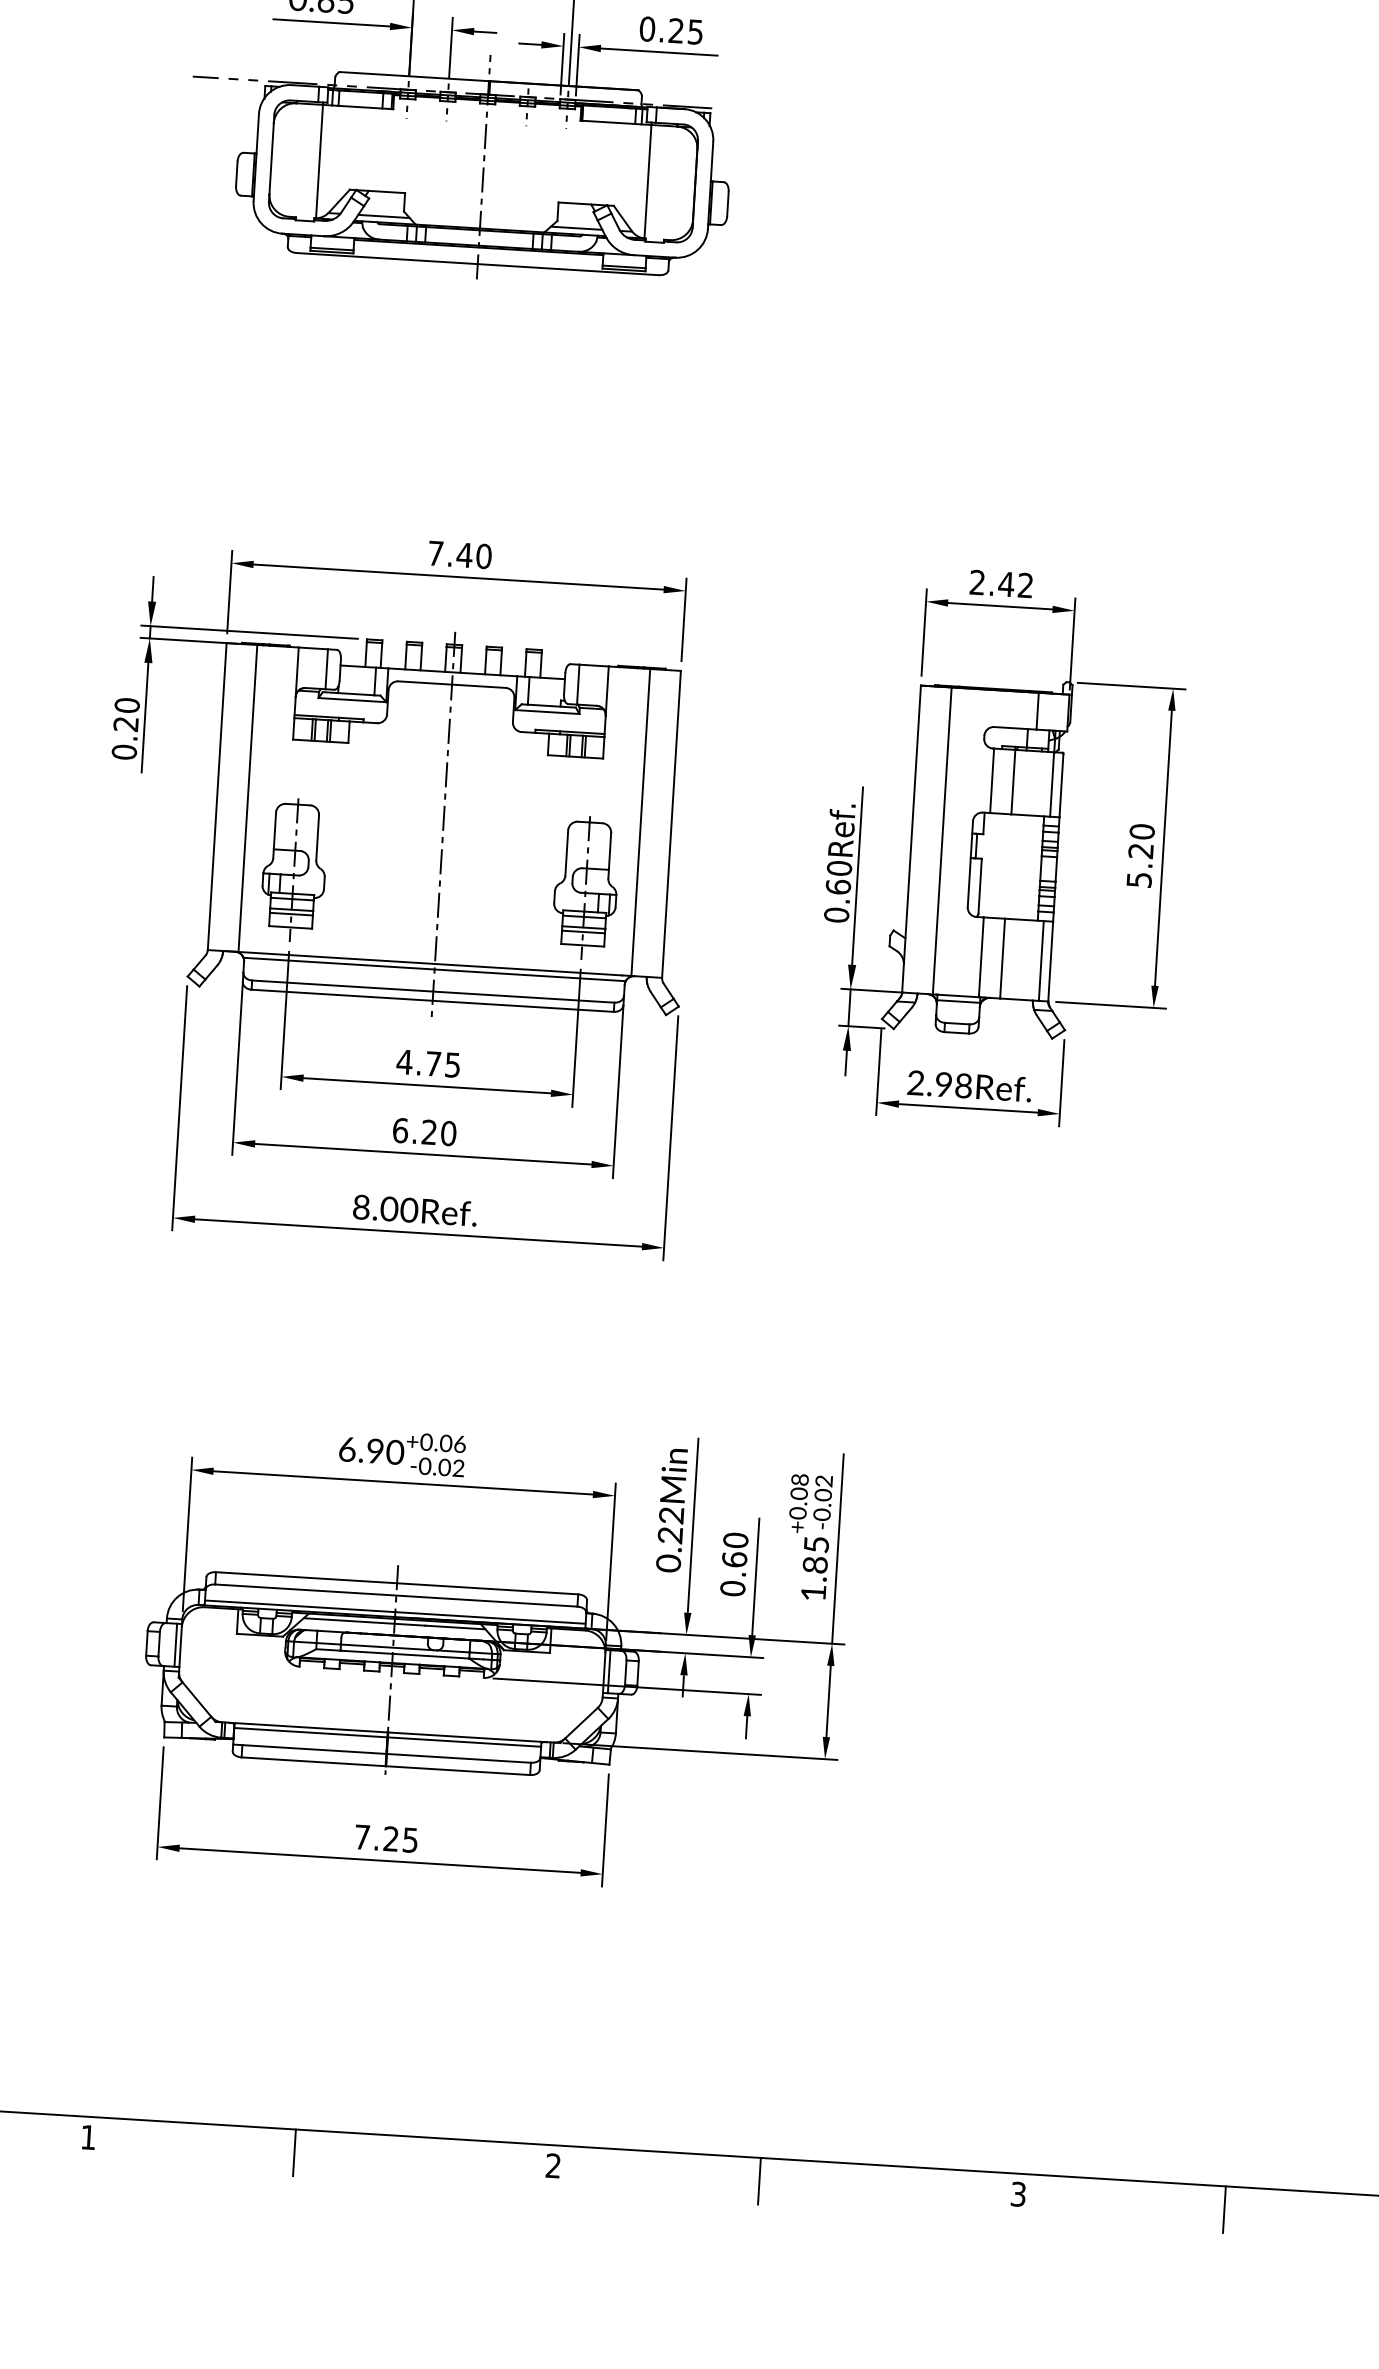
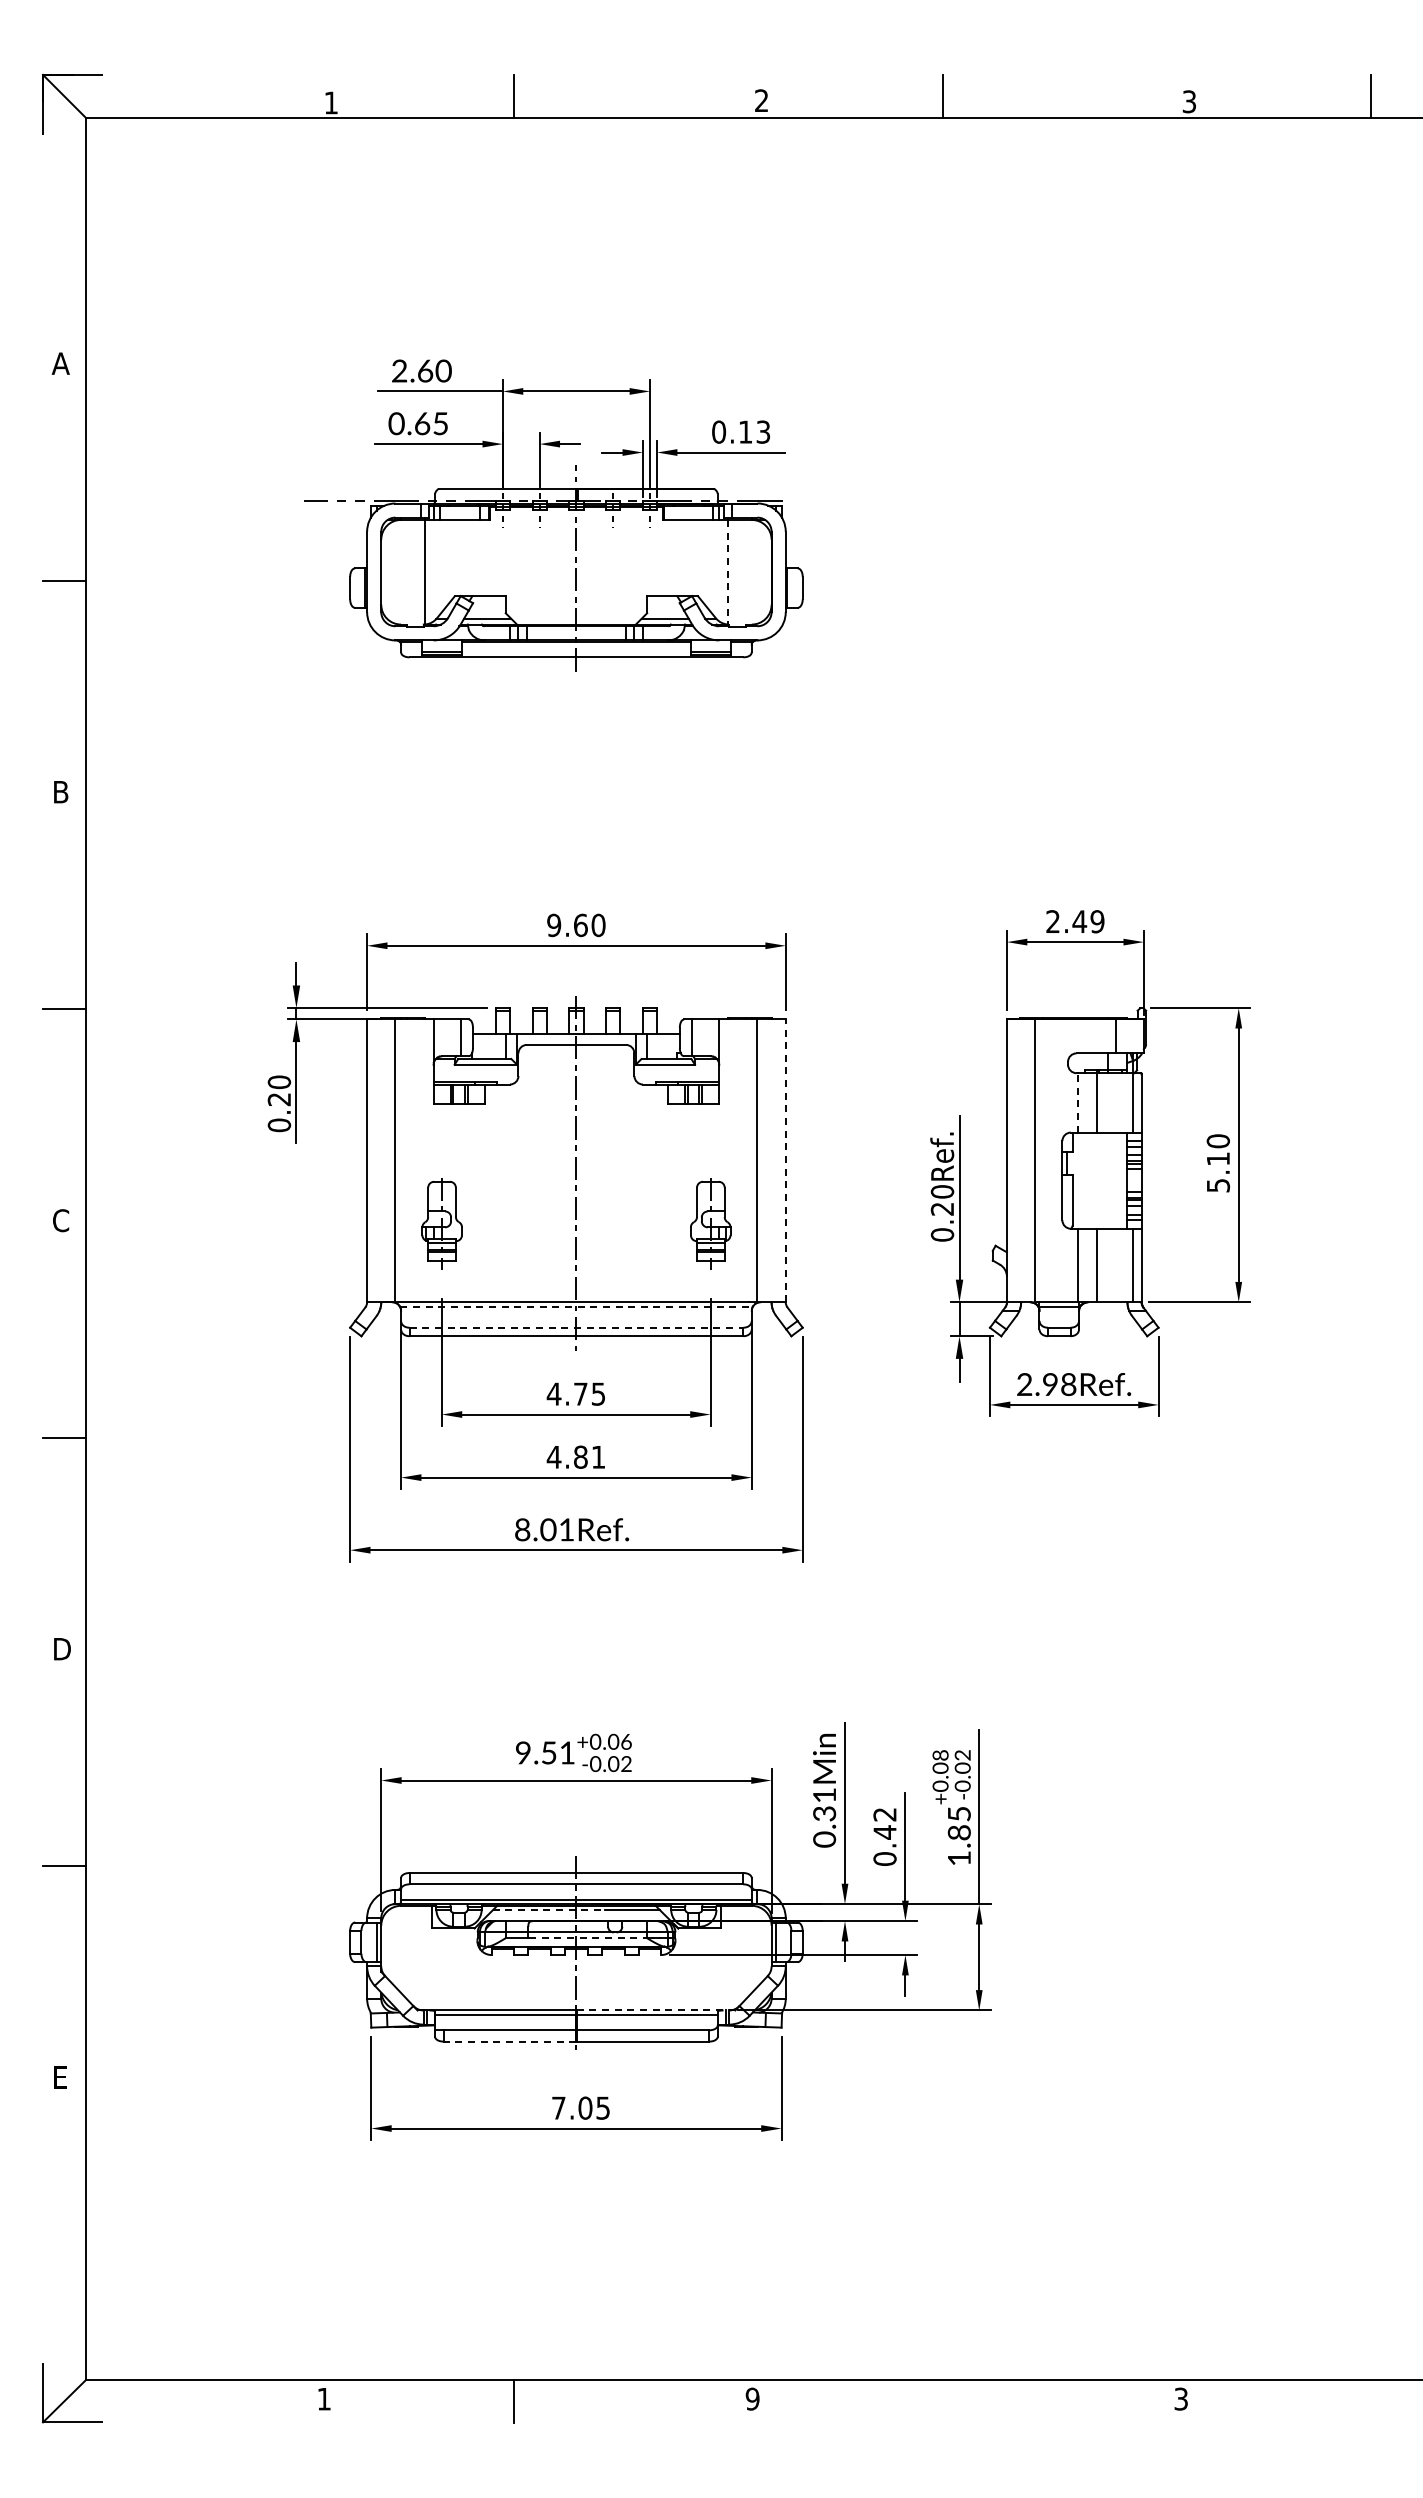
text: (685, 30) -> (754, 431), 0.25 -> 0.13
line: (648, 182) -> (728, 572), solid -> dashed
text: (450, 554) -> (567, 925), 7.40 -> 9.60
text: (1025, 585) -> (1097, 921), 2.42 -> 2.49
line: (991, 780) -> (1077, 1102), solid -> dashed
line: (671, 823) -> (785, 1160), solid -> dashed
text: (1140, 850) -> (1217, 1158), 5.20 -> 5.10
part: (294, 869) -> (442, 1223), size x0.7
text: (838, 886) -> (942, 1208), 0.60Ref. -> 0.20Ref.
part: (585, 887) -> (710, 1223), size x0.7
line: (434, 969) -> (576, 1307), solid -> dashed
line: (433, 991) -> (576, 1327), solid -> dashed
text: (423, 1131) -> (575, 1456), 6.20 -> 4.81
text: (409, 1209) -> (566, 1529), 8.00Ref. -> 8.01Ref.
text: (371, 1450) -> (545, 1752), 6.90 -> 9.51
text: (670, 1525) -> (824, 1804), 0.22Min -> 0.31Min
text: (734, 1549) -> (884, 1823), 0.60 -> 0.42
line: (365, 1622) -> (549, 1910), solid -> dashed
line: (405, 1655) -> (588, 1938), solid -> dashed
line: (474, 1737) -> (656, 2010), solid -> dashed
line: (313, 1761) -> (509, 2041), solid -> dashed
text: (391, 1838) -> (585, 2107), 7.25 -> 7.05
text: (553, 2165) -> (752, 2398), 2 -> 9
line: (759, 2181) -> (942, 2401), removed
line: (1224, 2209) -> (1371, 2401), removed

